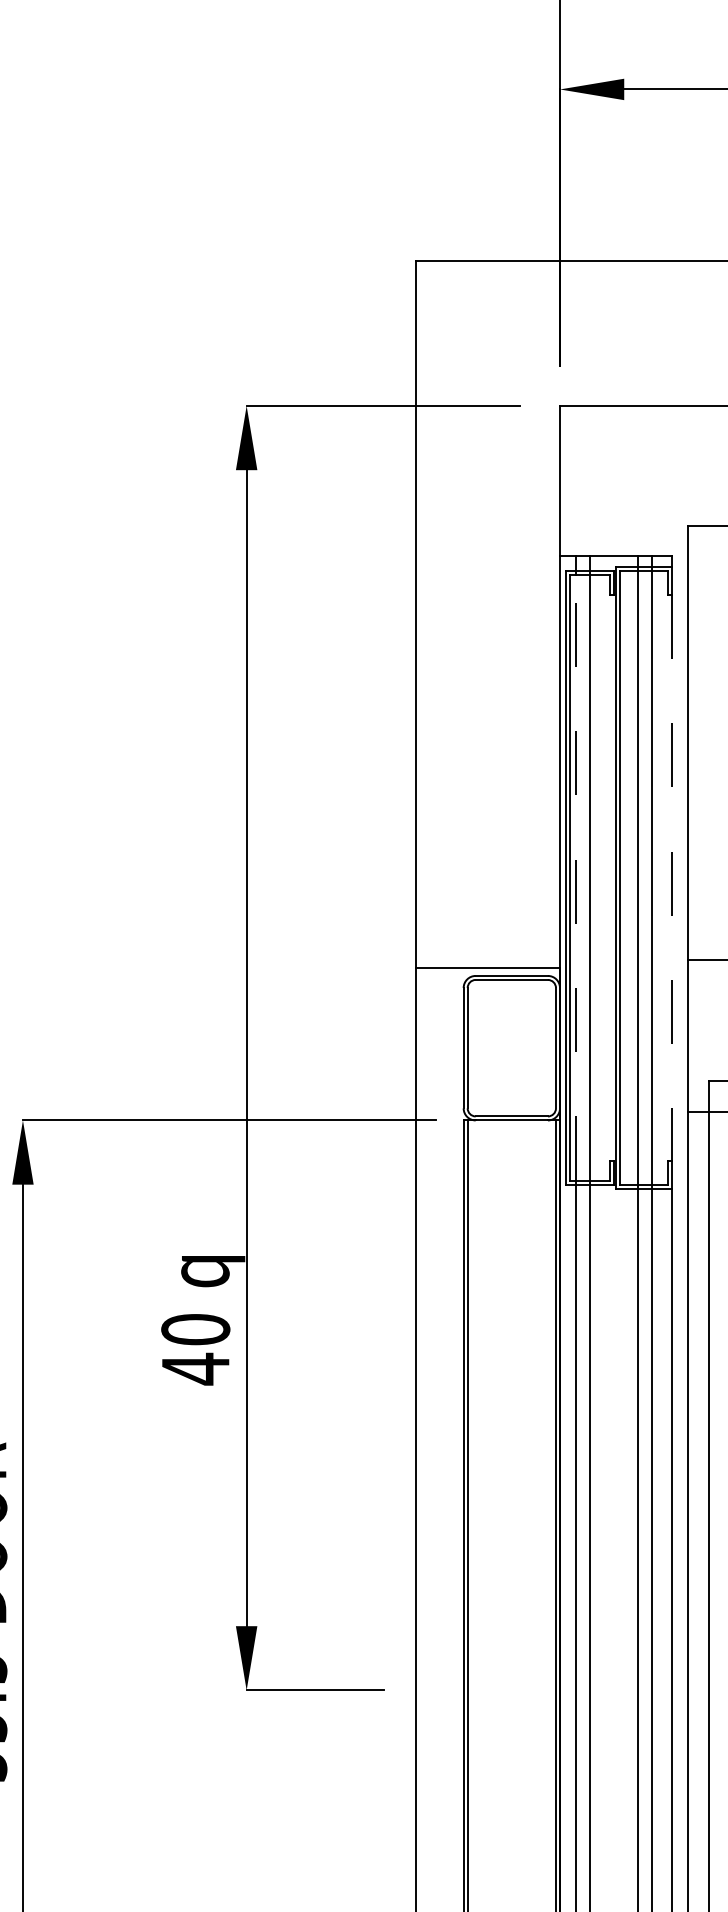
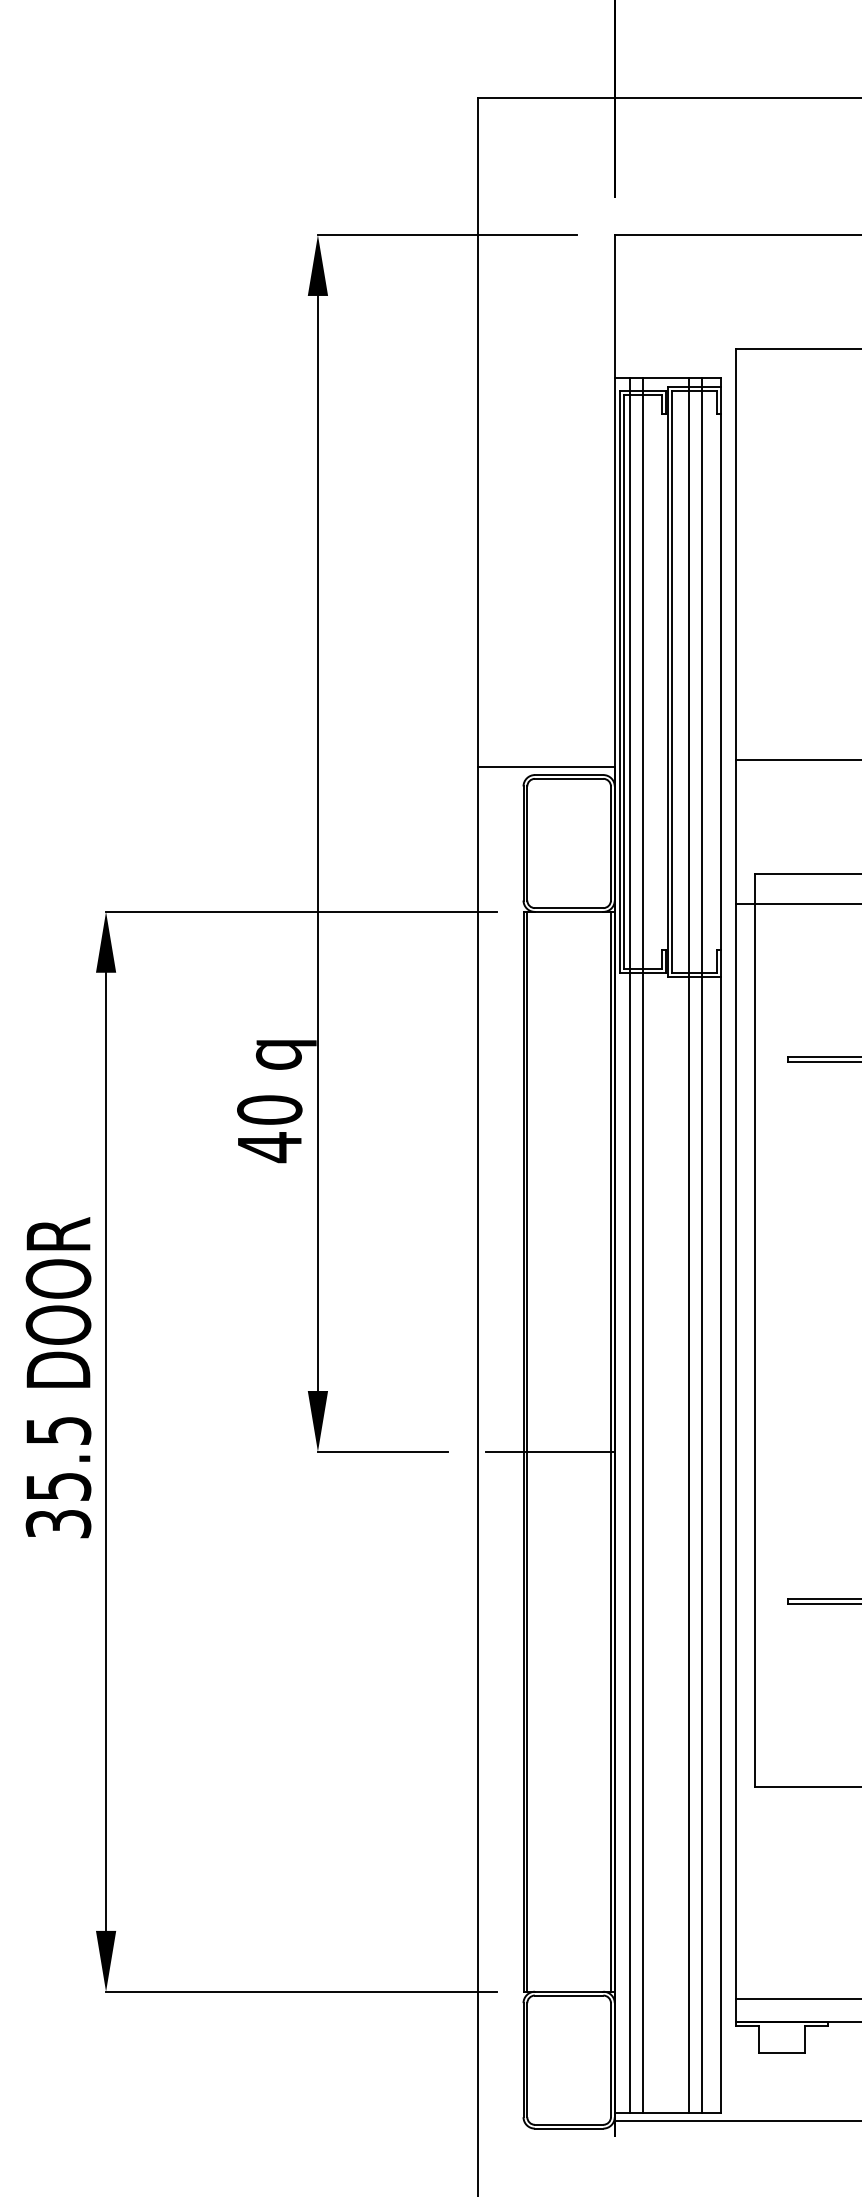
line: (575, 877) -> (629, 681), dashed -> solid
line: (672, 878) -> (721, 682), dashed -> solid
line: (491, 1690) -> (549, 1451), added

